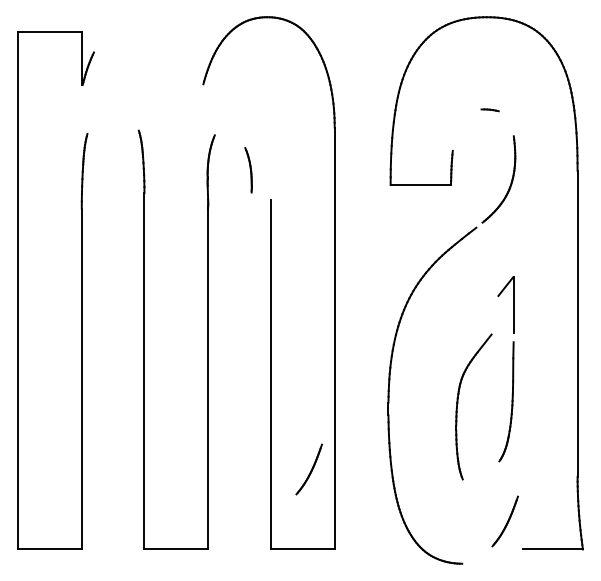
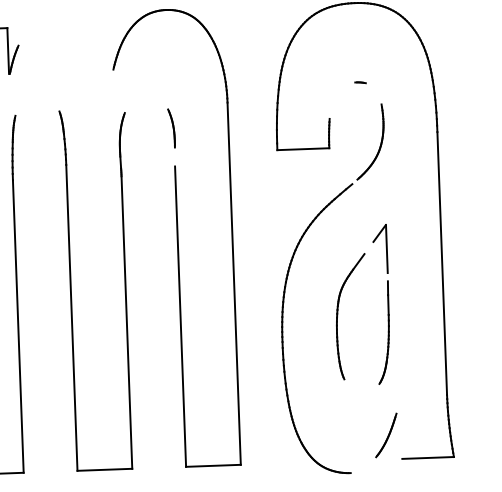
part: (490, 109) -> (360, 82), size x0.71
part: (248, 170) -> (171, 128), moved
part: (458, 404) -> (338, 315), moved
part: (308, 469) -> (215, 397), removed

